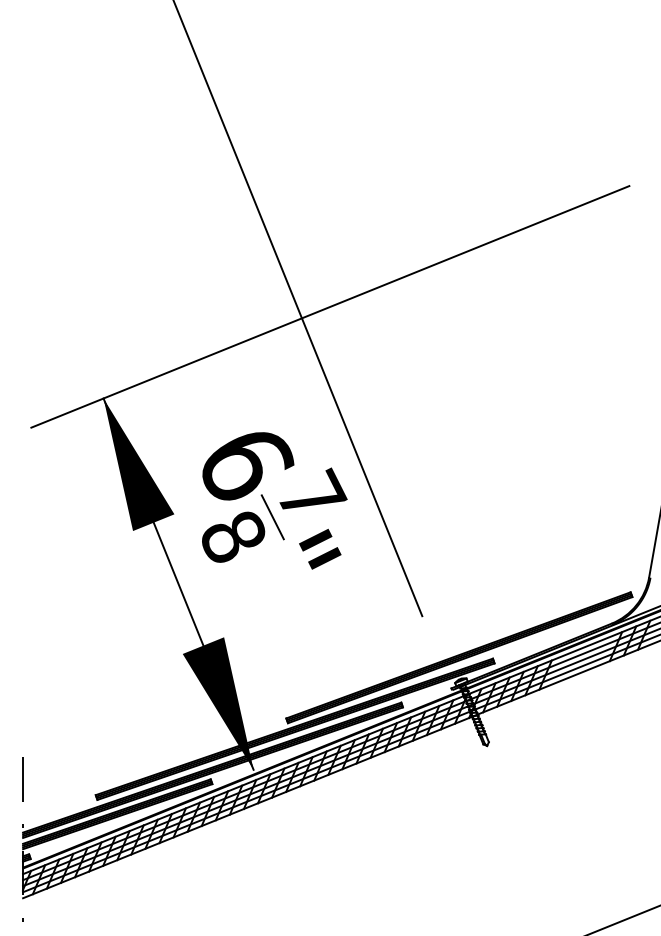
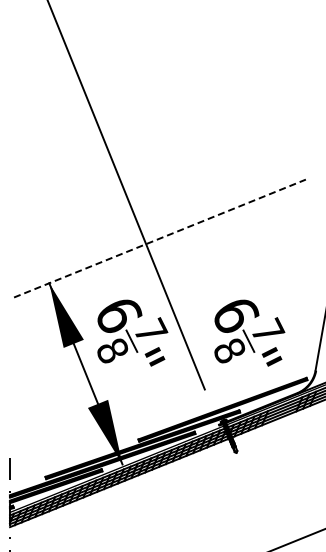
line: (331, 306) -> (160, 238), solid -> dashed
part: (513, 499) -> (249, 332), added

